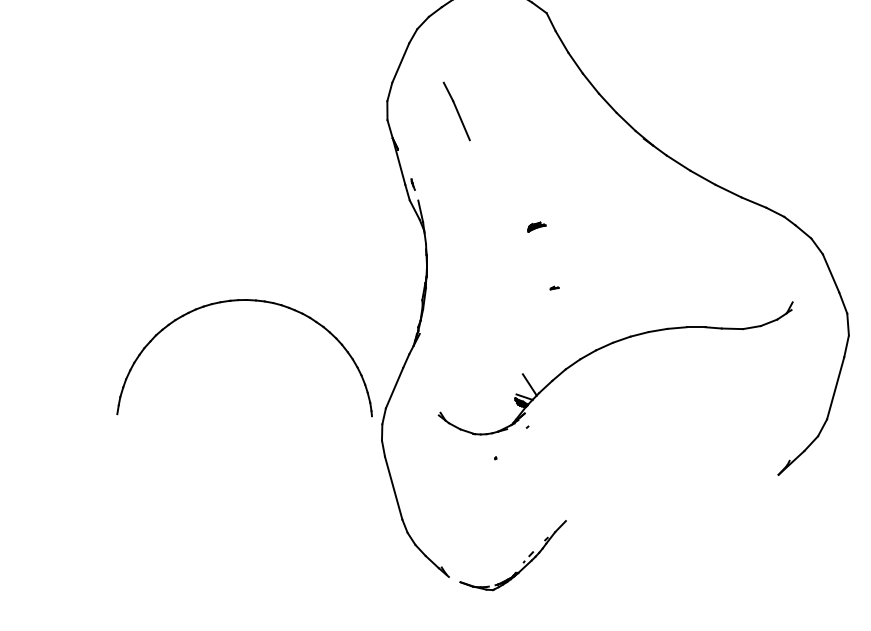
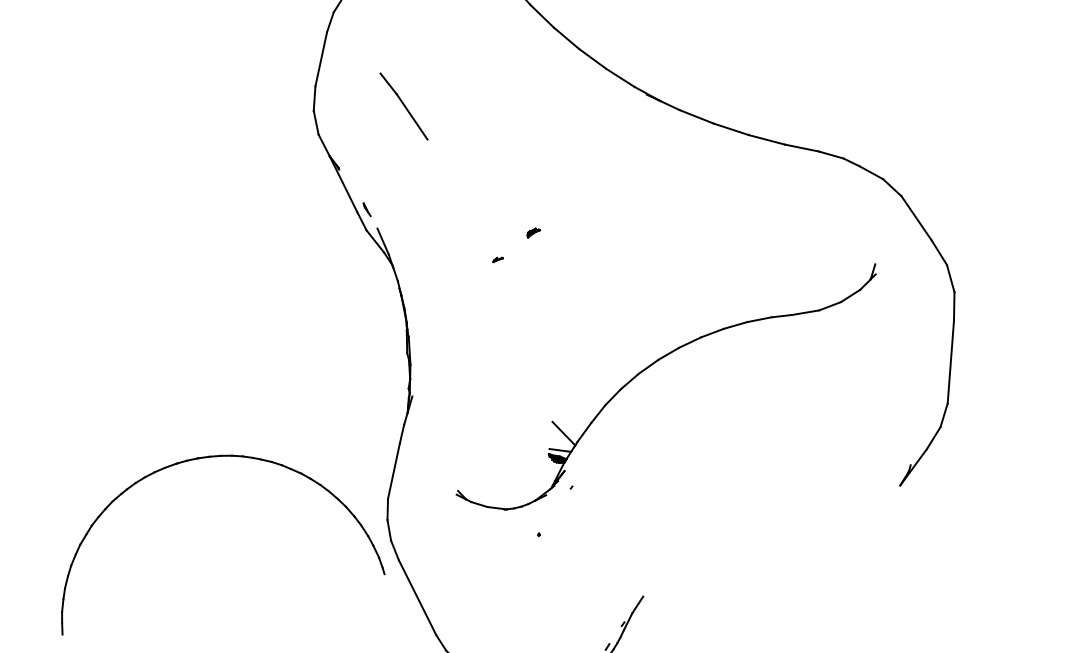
part: (536, 226) -> (533, 232), size x0.6
part: (554, 287) -> (497, 258), moved
part: (238, 301) -> (187, 462), moved

